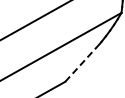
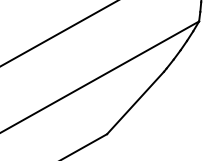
line: (82, 62) -> (135, 102), dashed -> solid

